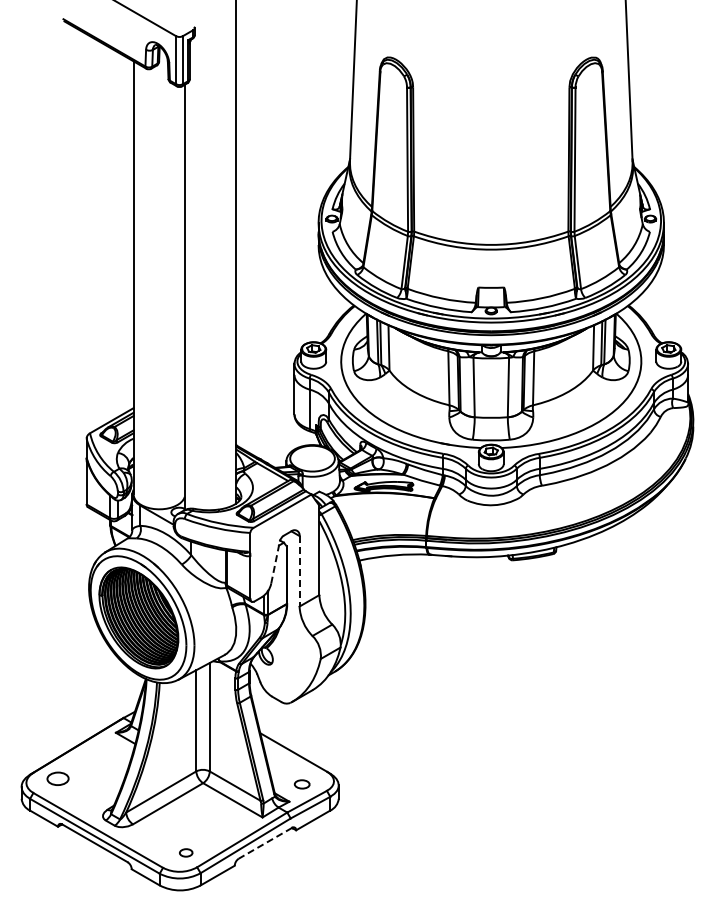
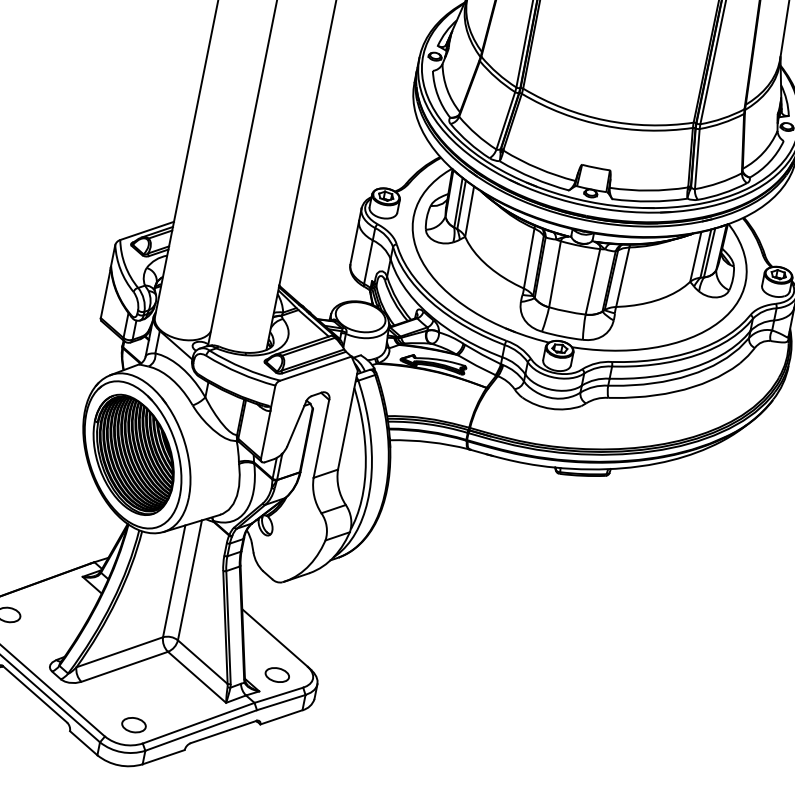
line: (275, 562) -> (296, 423), dashed -> solid
line: (299, 571) -> (321, 439), dashed -> solid
part: (301, 784) -> (276, 675), size x1.43
line: (265, 843) -> (223, 732), dashed -> solid
part: (185, 852) -> (133, 724), size x1.67

